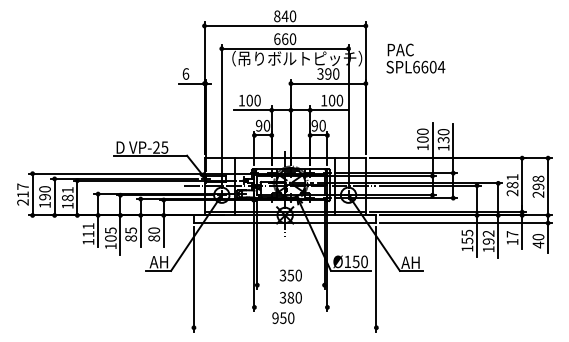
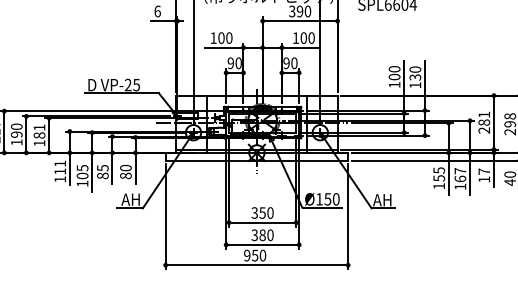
text: (488, 237) -> (460, 174), 192 -> 167
line: (290, 285) -> (262, 222), added
line: (290, 307) -> (262, 244), added
line: (284, 327) -> (256, 264), added

